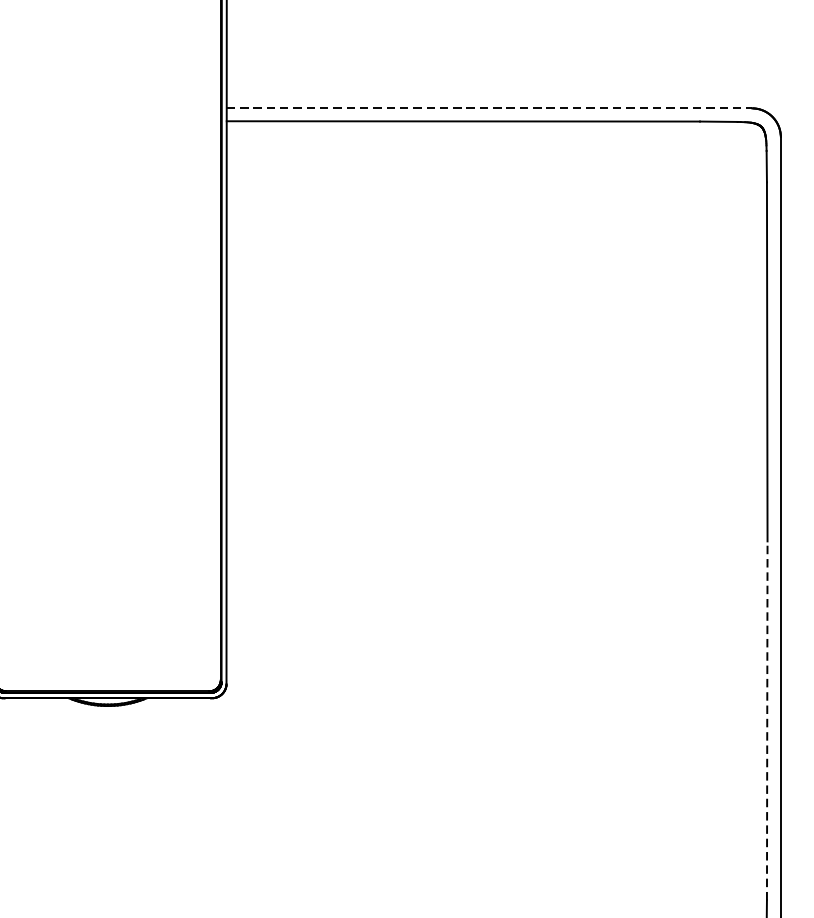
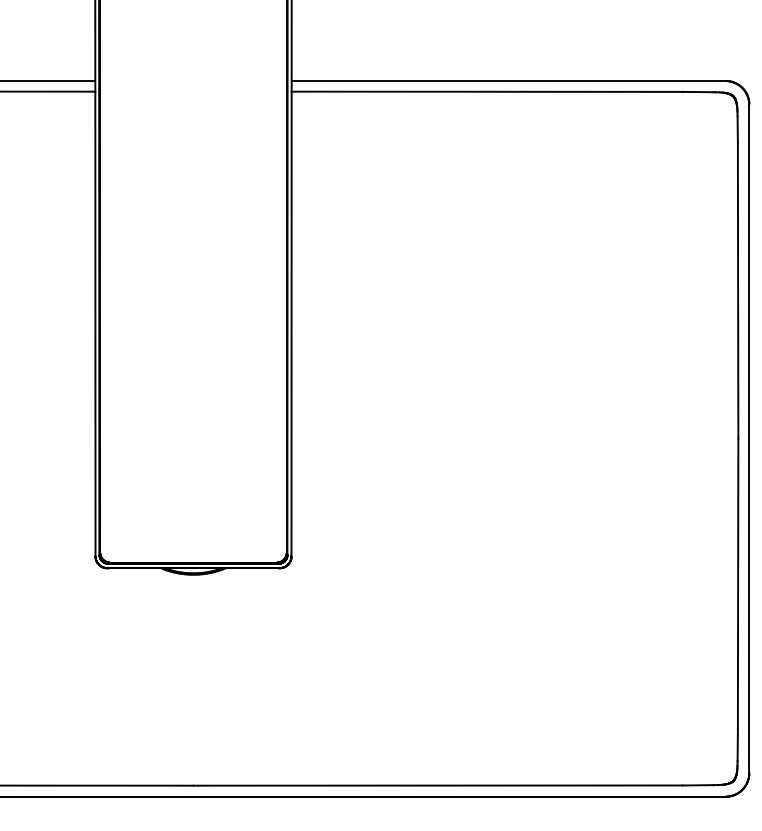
line: (489, 108) -> (508, 81), dashed -> solid
line: (767, 720) -> (738, 586), dashed -> solid

